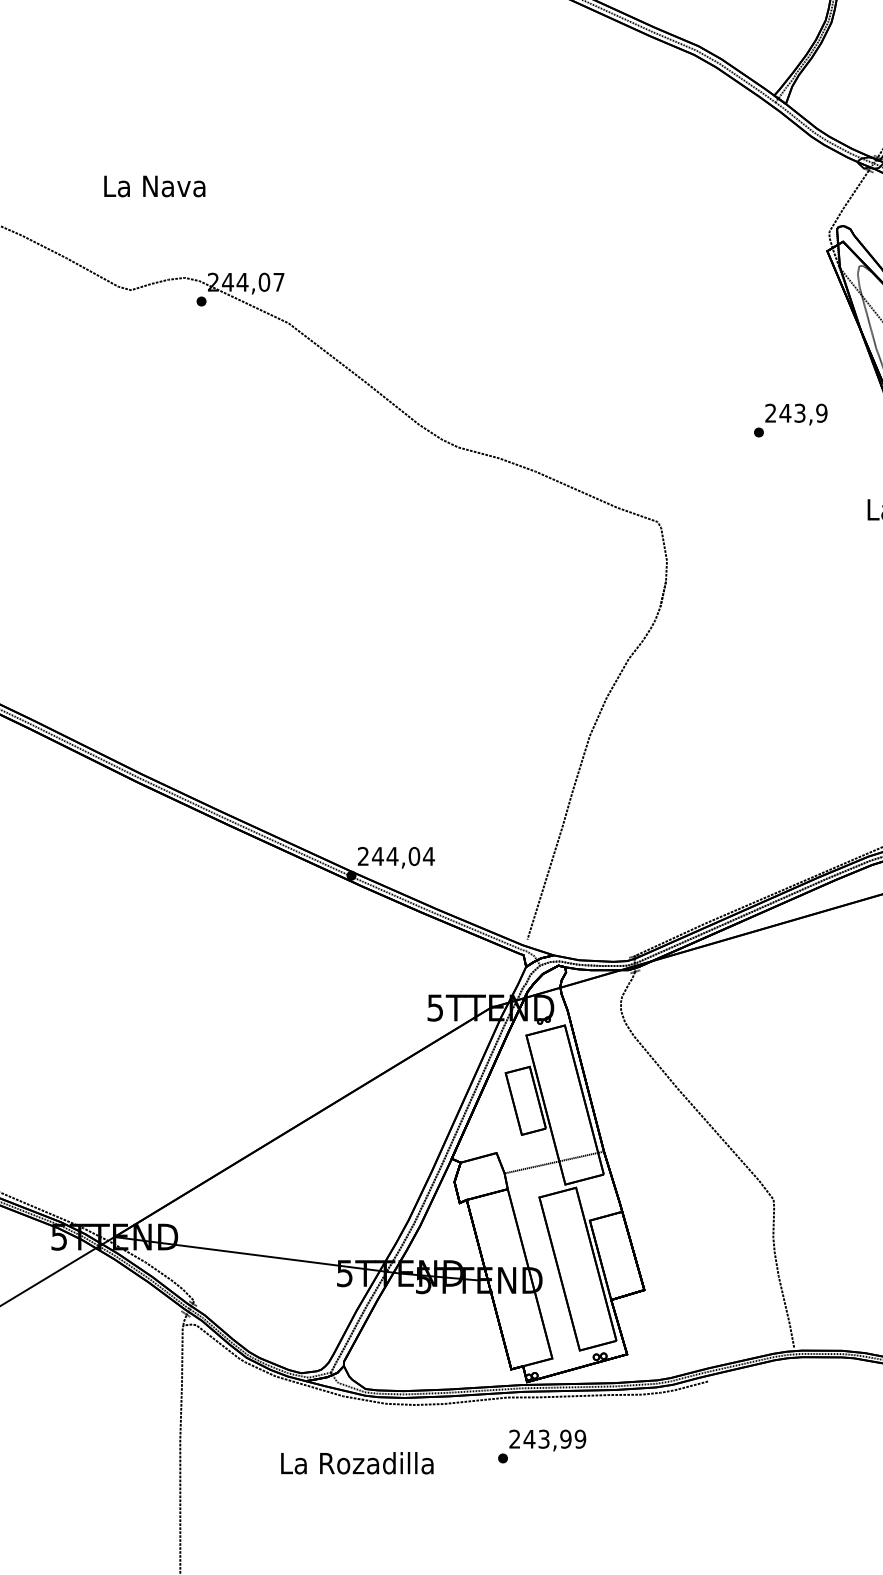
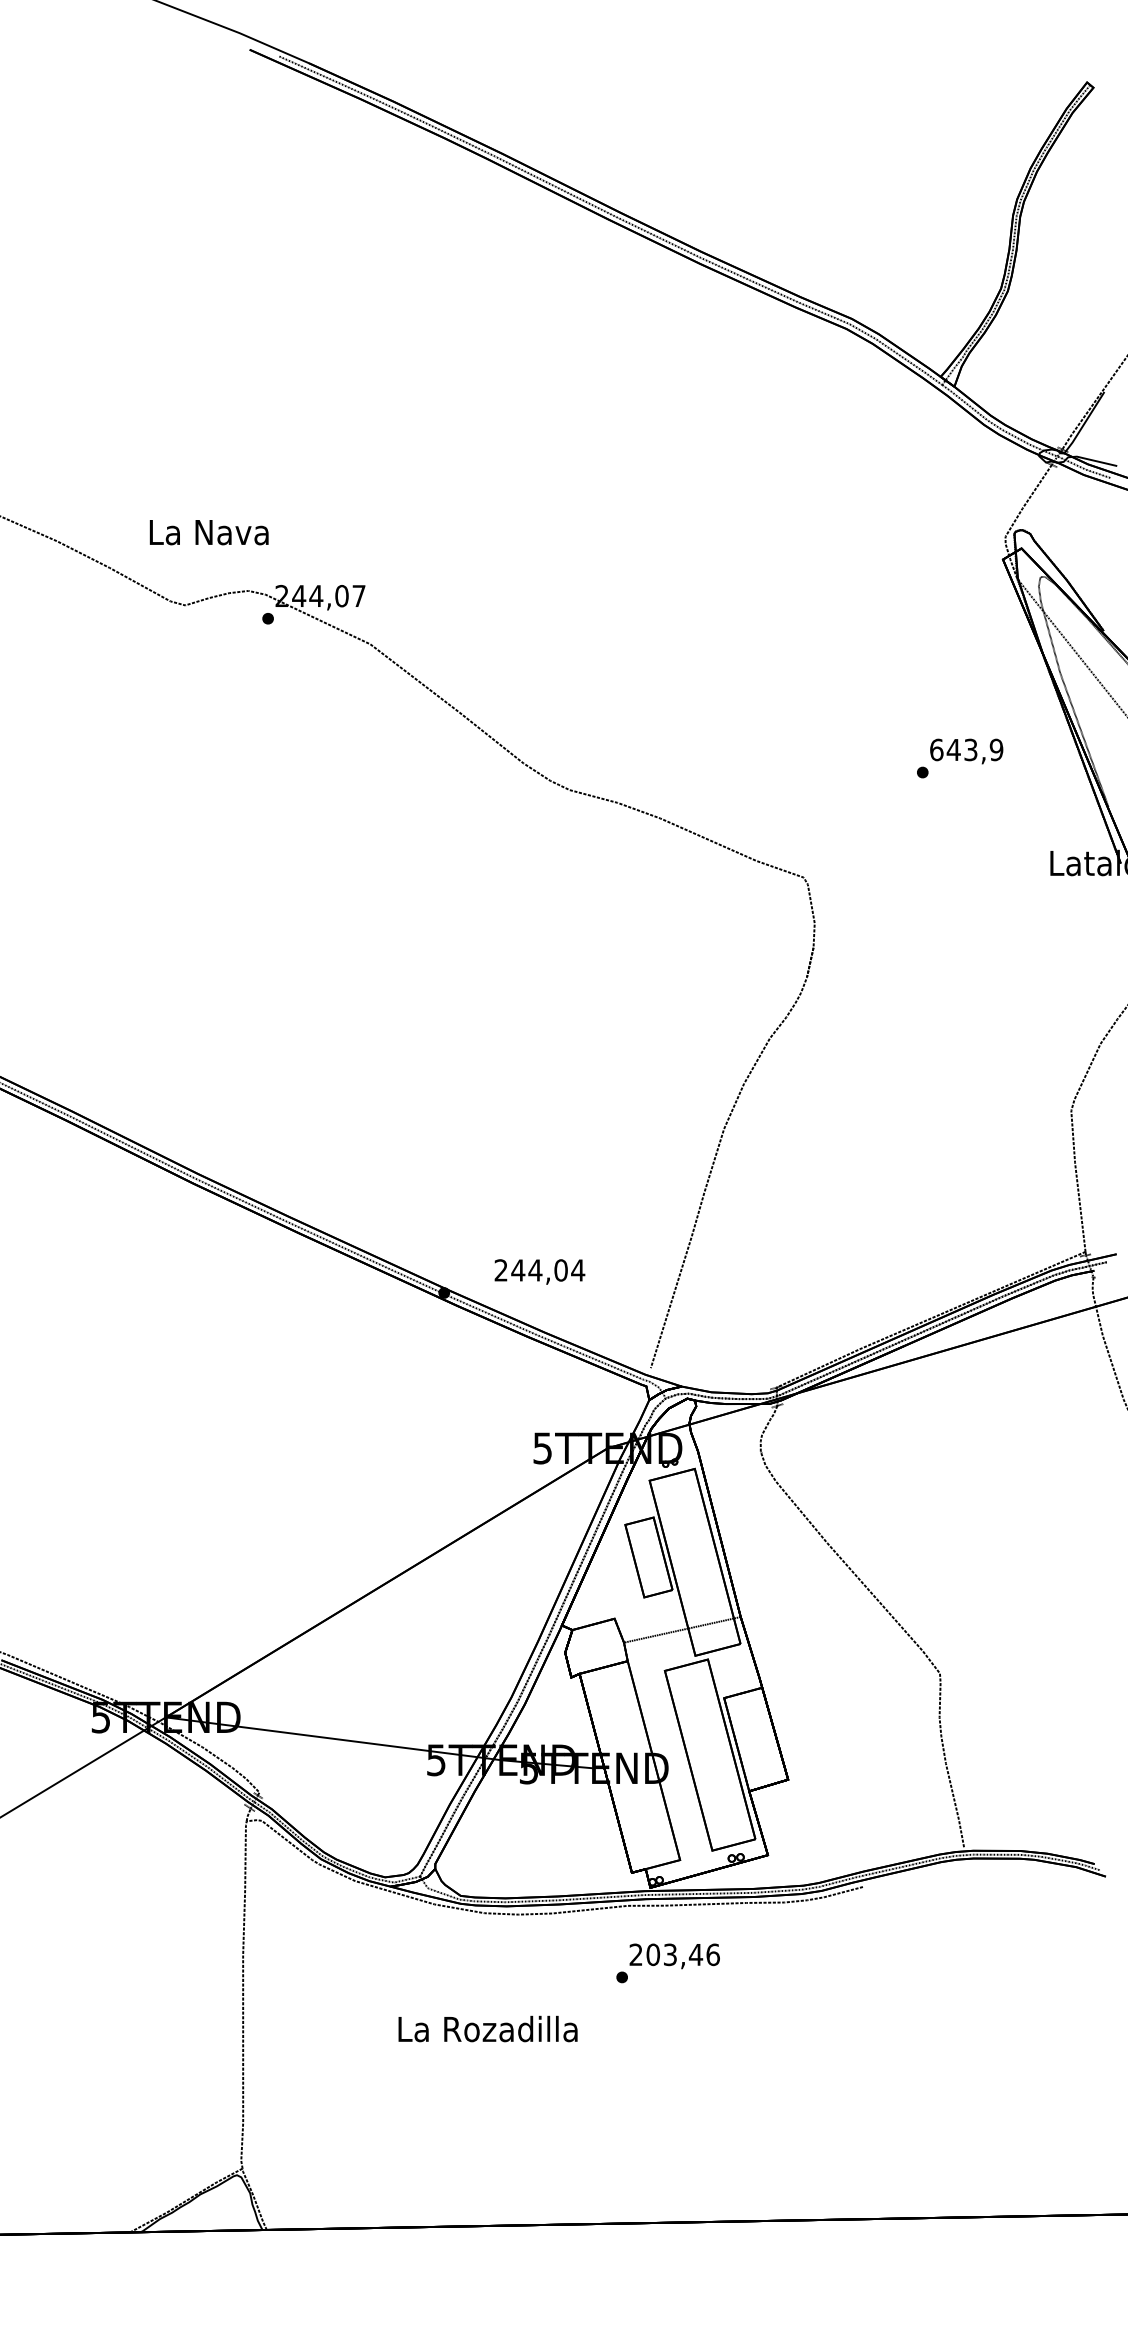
text: (154, 186) -> (208, 532), moved
text: (770, 412) -> (936, 749), 243,9 -> 643,9
text: (396, 857) -> (539, 1271), moved
text: (554, 1438) -> (682, 1954), 243,99 -> 203,46
text: (356, 1462) -> (487, 2028), moved

